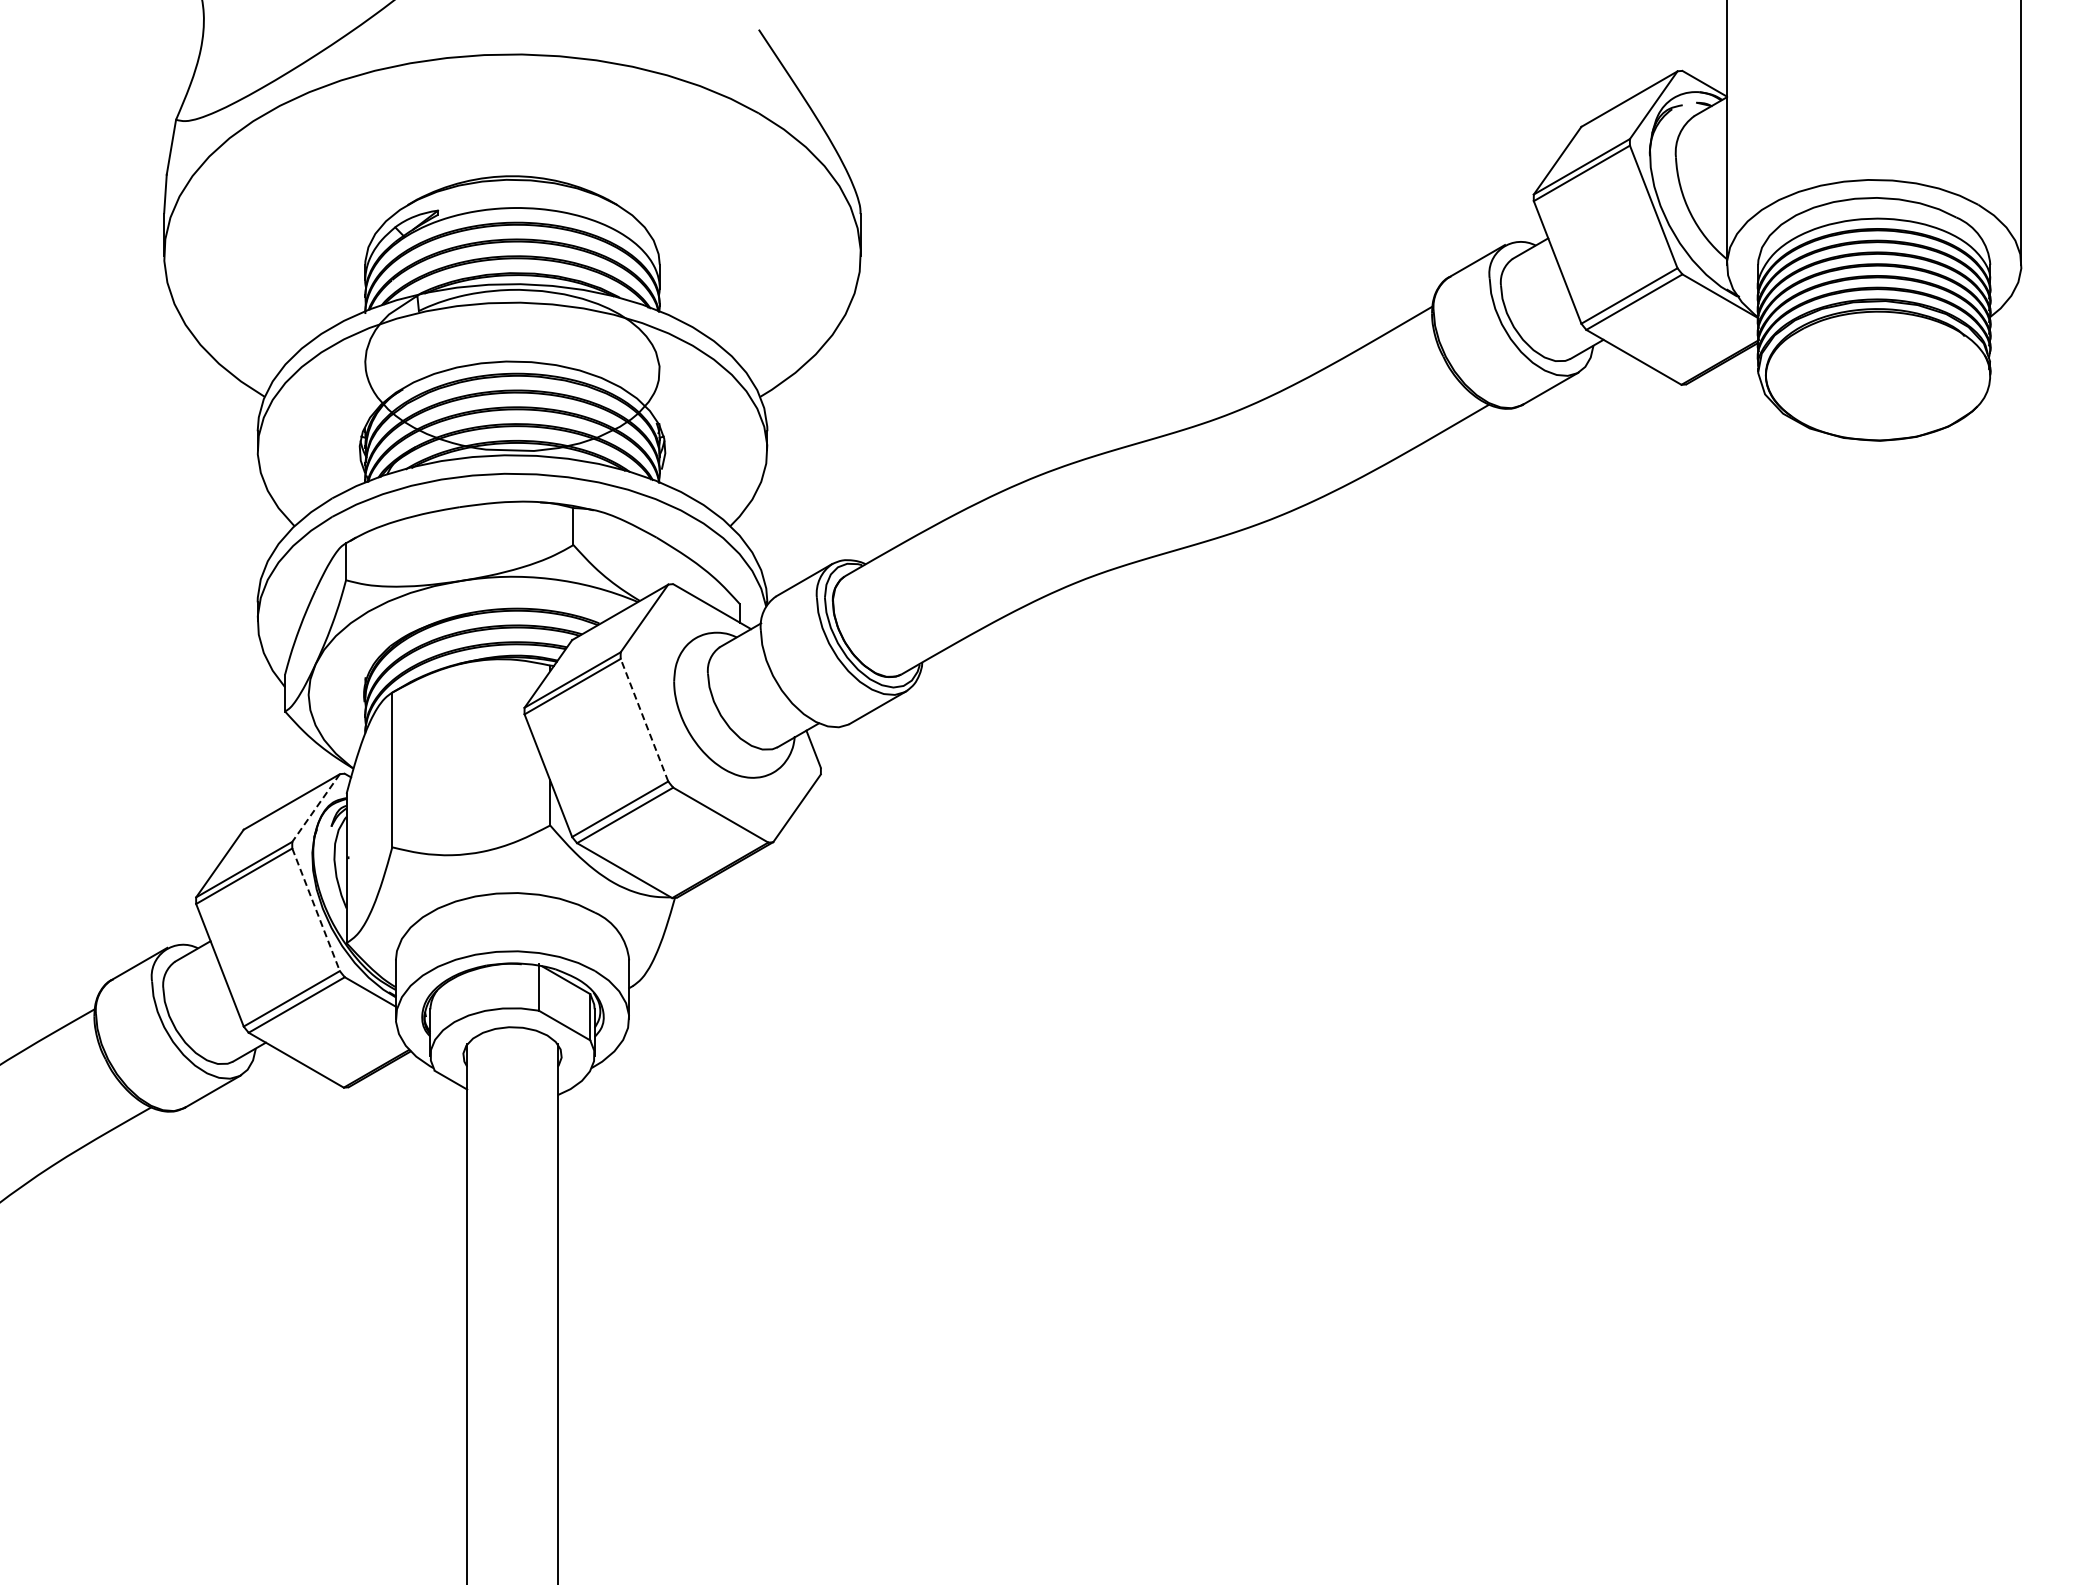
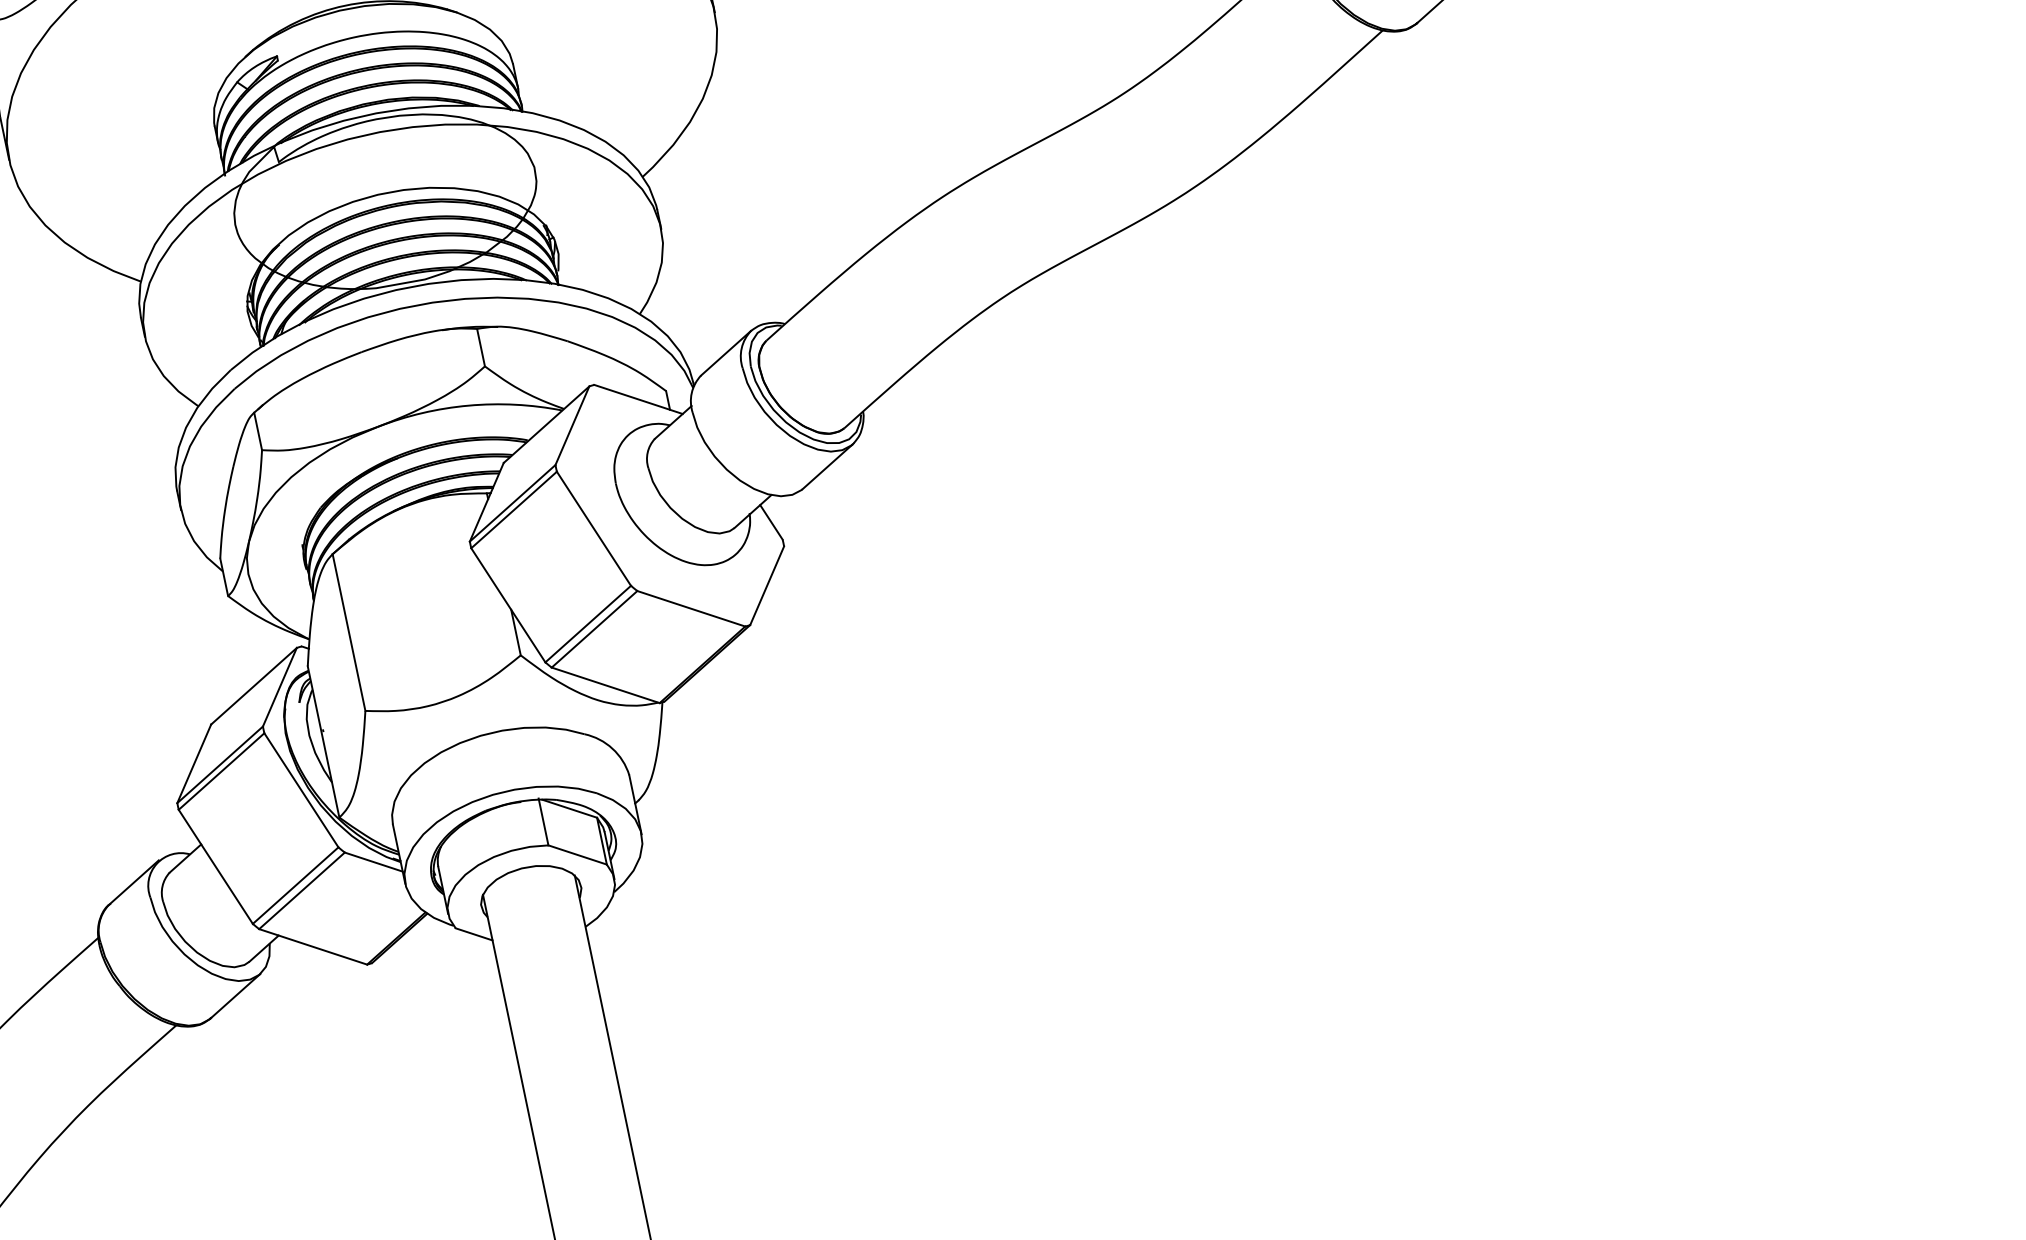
line: (644, 720) -> (594, 529), dashed -> solid
line: (315, 808) -> (279, 687), dashed -> solid
line: (316, 909) -> (301, 789), dashed -> solid

